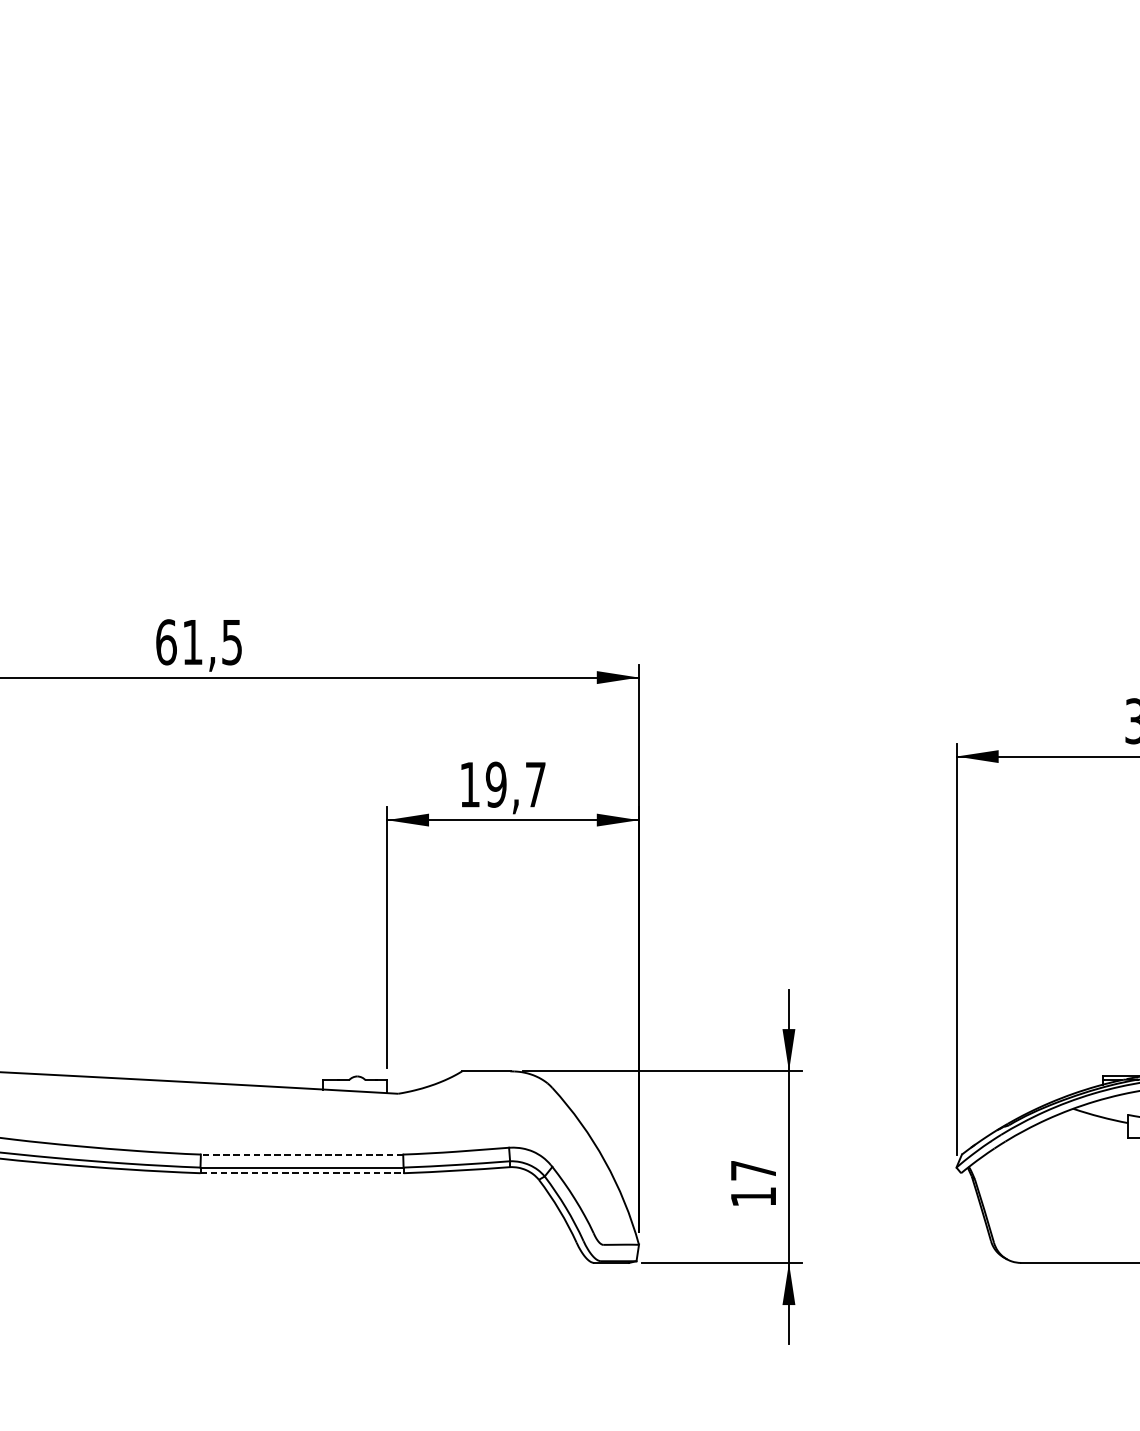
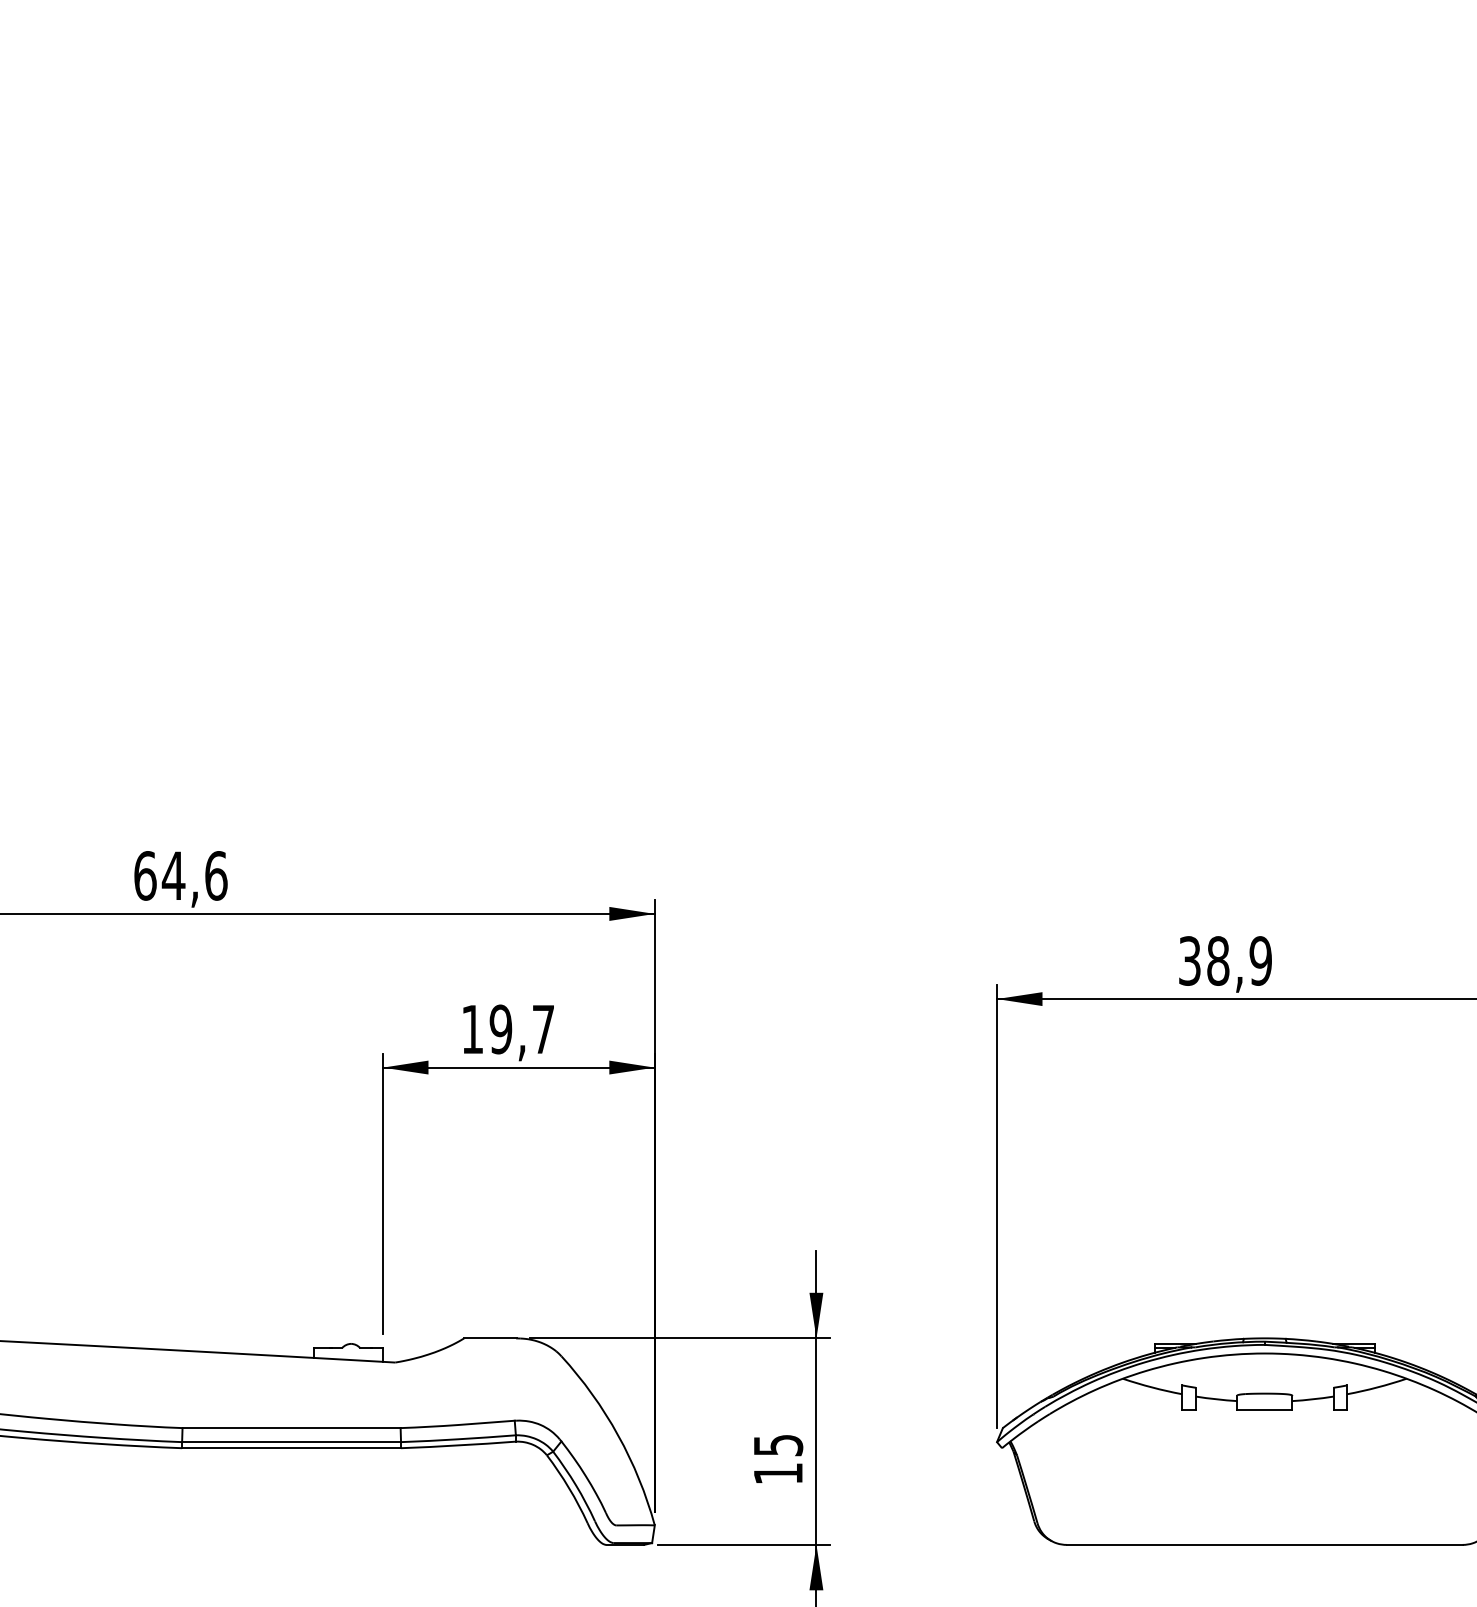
text: (211, 641) -> (194, 875), 61,5 -> 64,6
line: (301, 1154) -> (291, 1428), dashed -> solid
text: (753, 1170) -> (778, 1445), 17 -> 15
line: (302, 1173) -> (292, 1448), dashed -> solid

